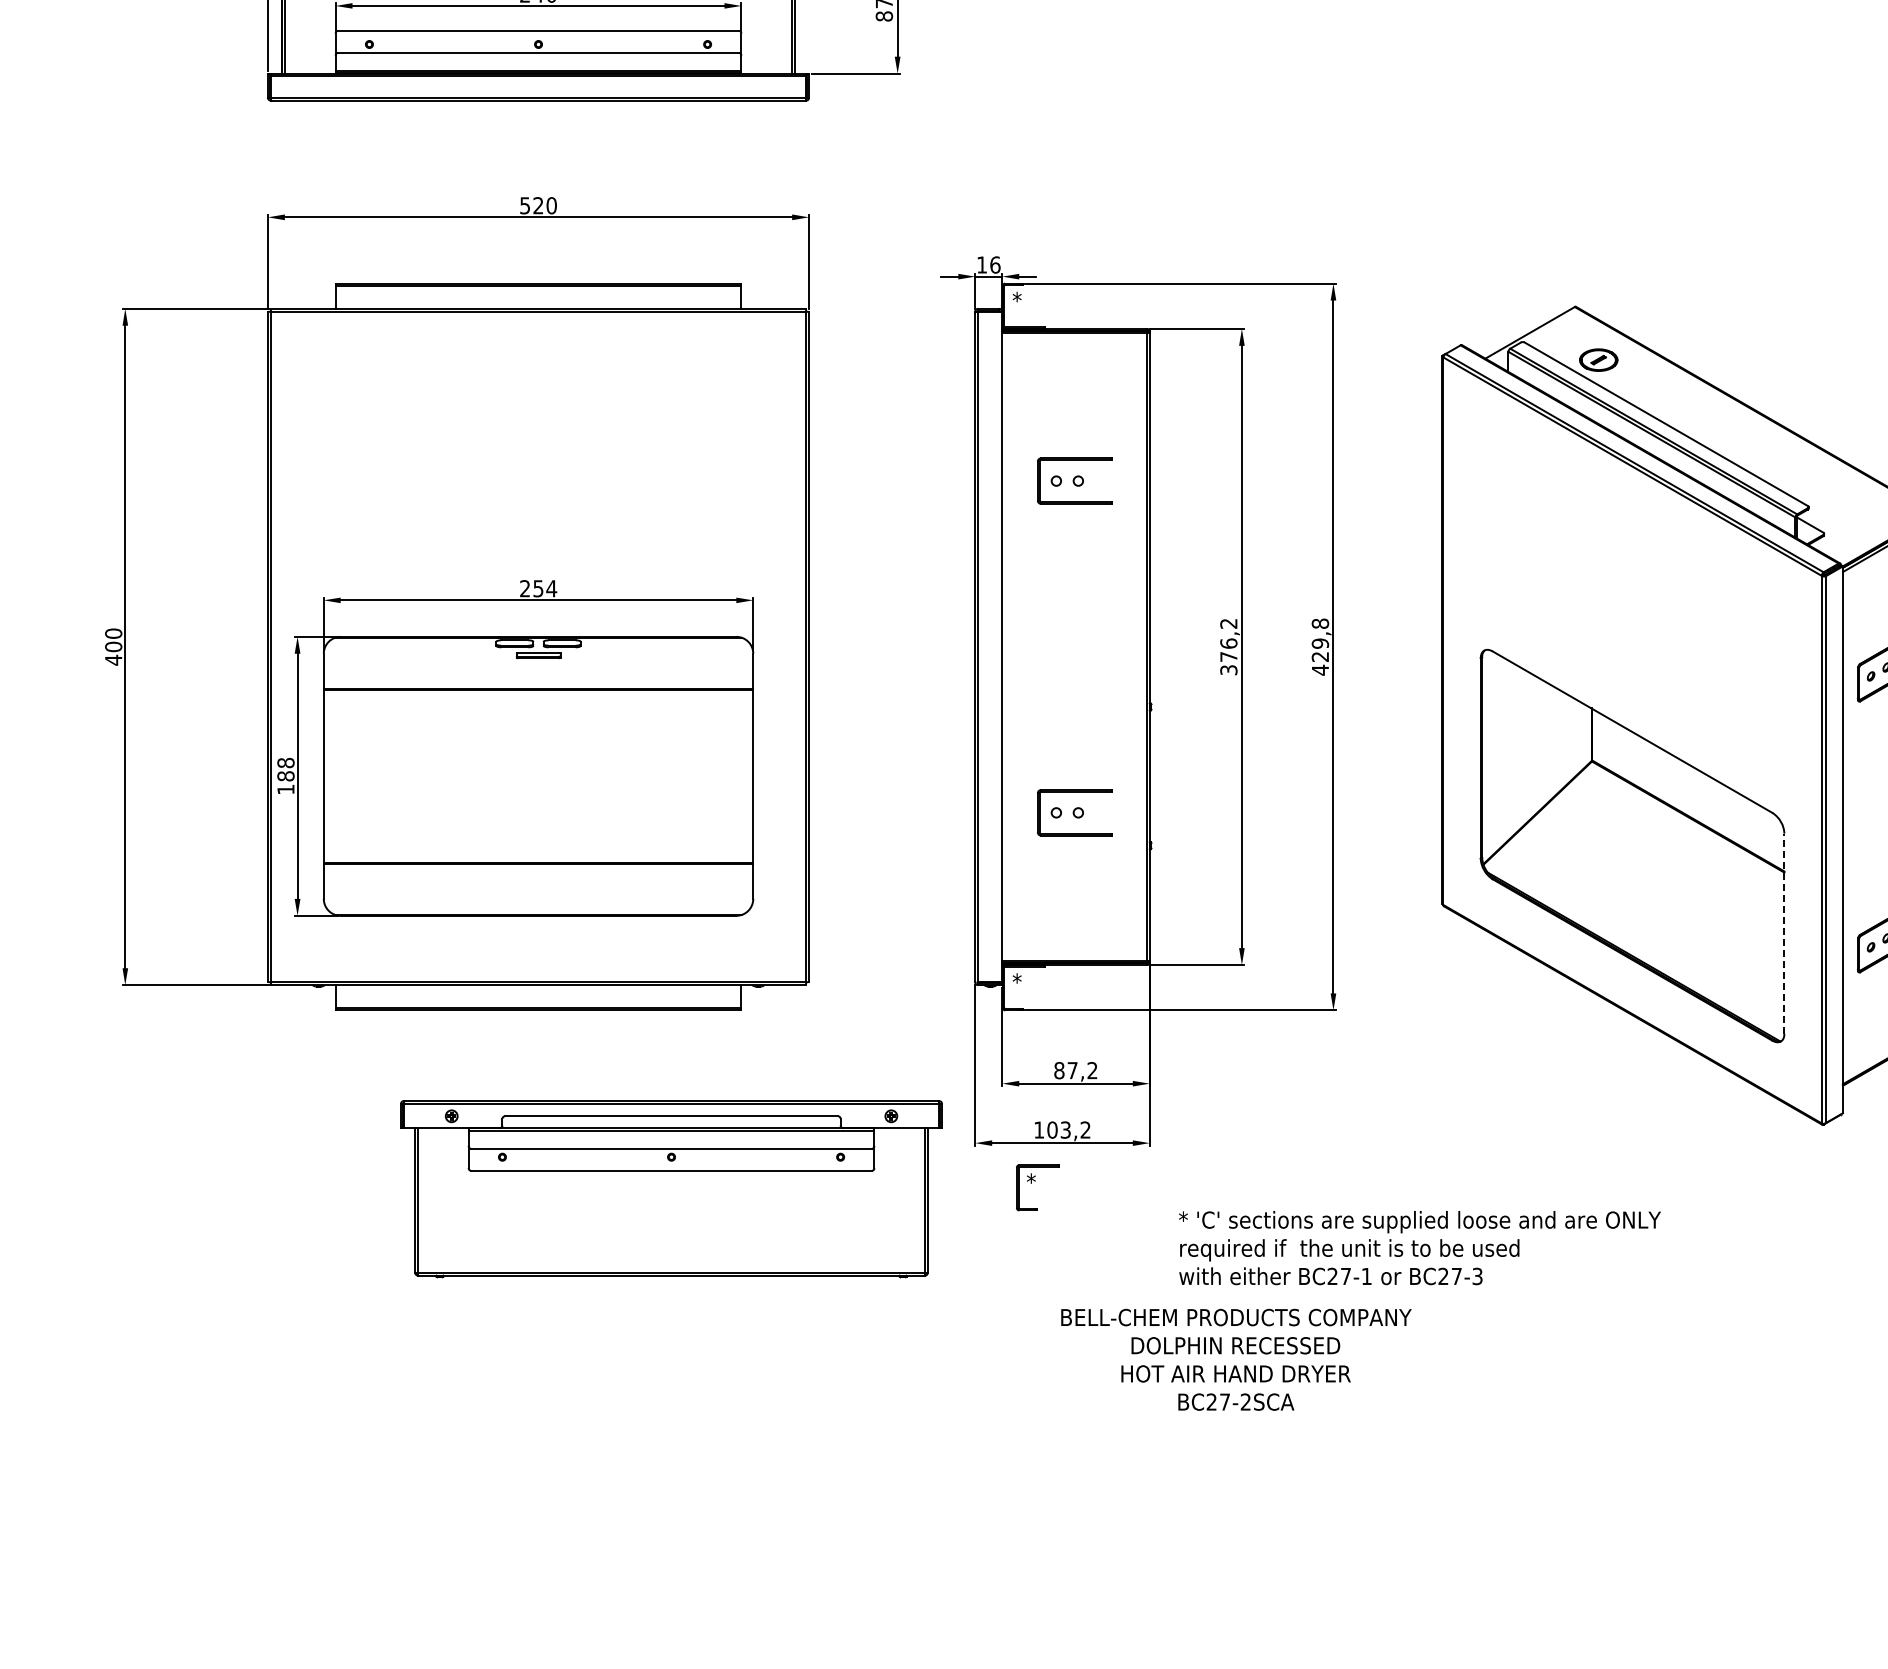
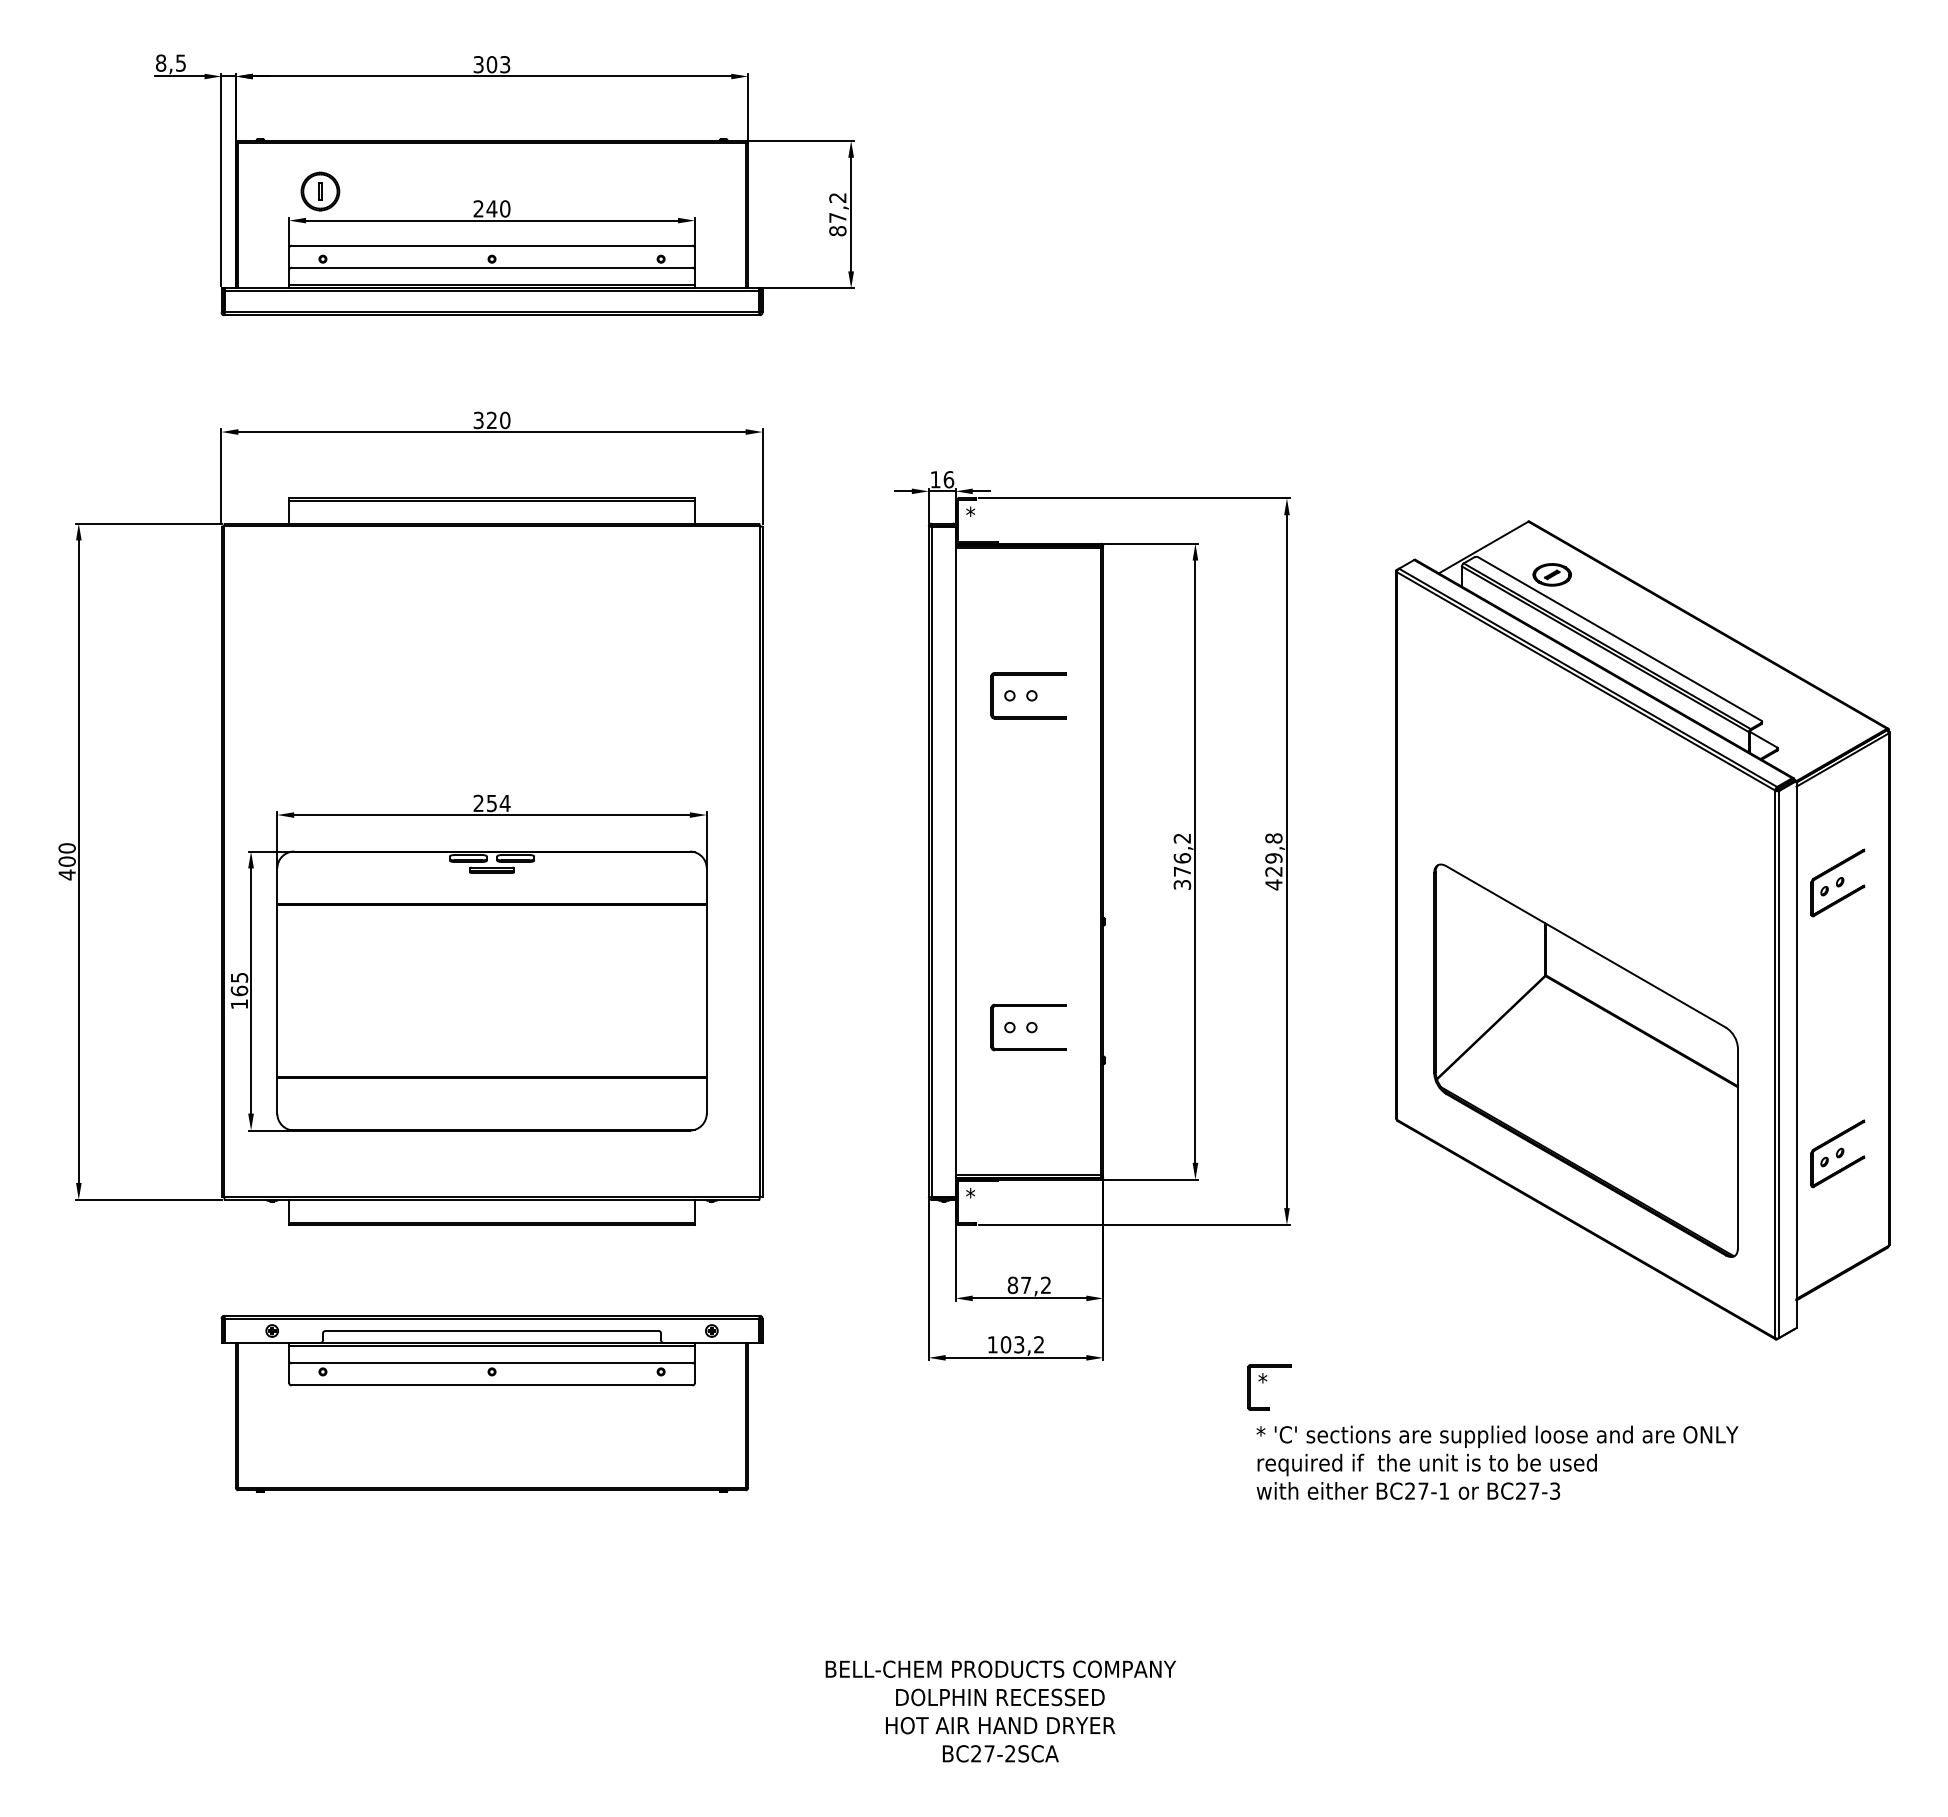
text: (524, 204) -> (478, 419), 520 -> 320
text: (285, 769) -> (239, 984), 188 -> 165
line: (1783, 932) -> (1737, 1147), dashed -> solid
part: (1034, 1181) -> (1266, 1381), moved
part: (670, 1188) -> (491, 1403), moved
text: (1419, 1247) -> (1497, 1462), moved
text: (1235, 1359) -> (1000, 1711), moved

